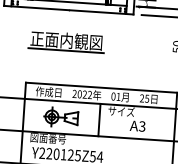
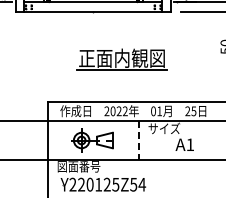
part: (66, 41) -> (121, 59), moved
line: (99, 120) -> (138, 141), solid -> dashed
text: (142, 126) -> (190, 144), A3 -> A1

